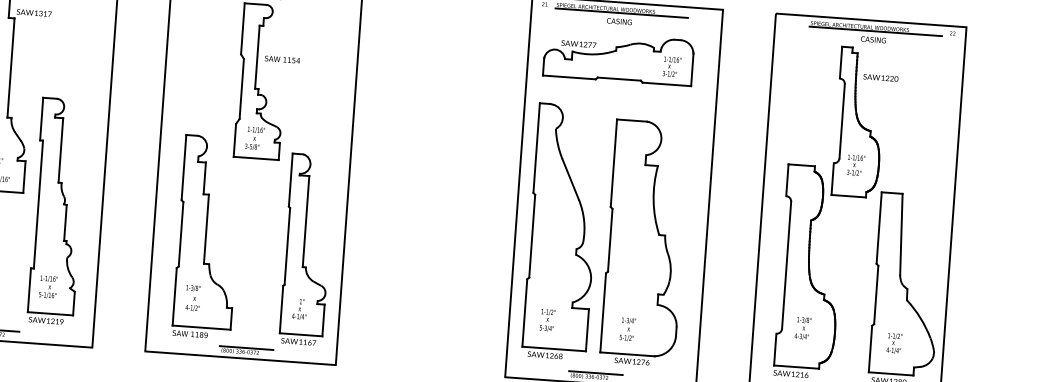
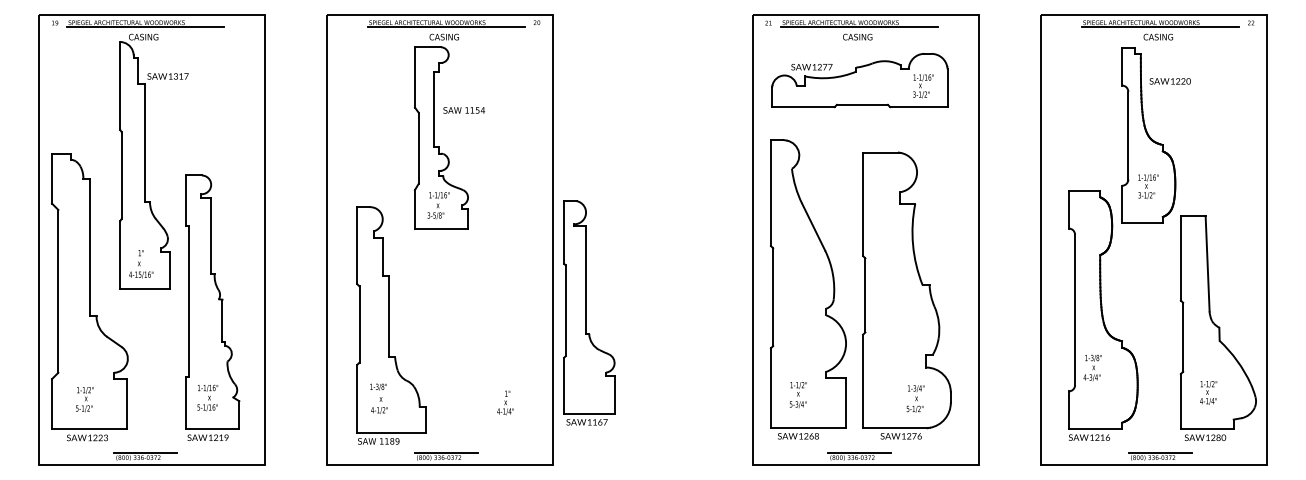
part: (307, 249) -> (589, 312), moved
text: (802, 328) -> (1092, 367), moved
text: (627, 329) -> (915, 398), moved

